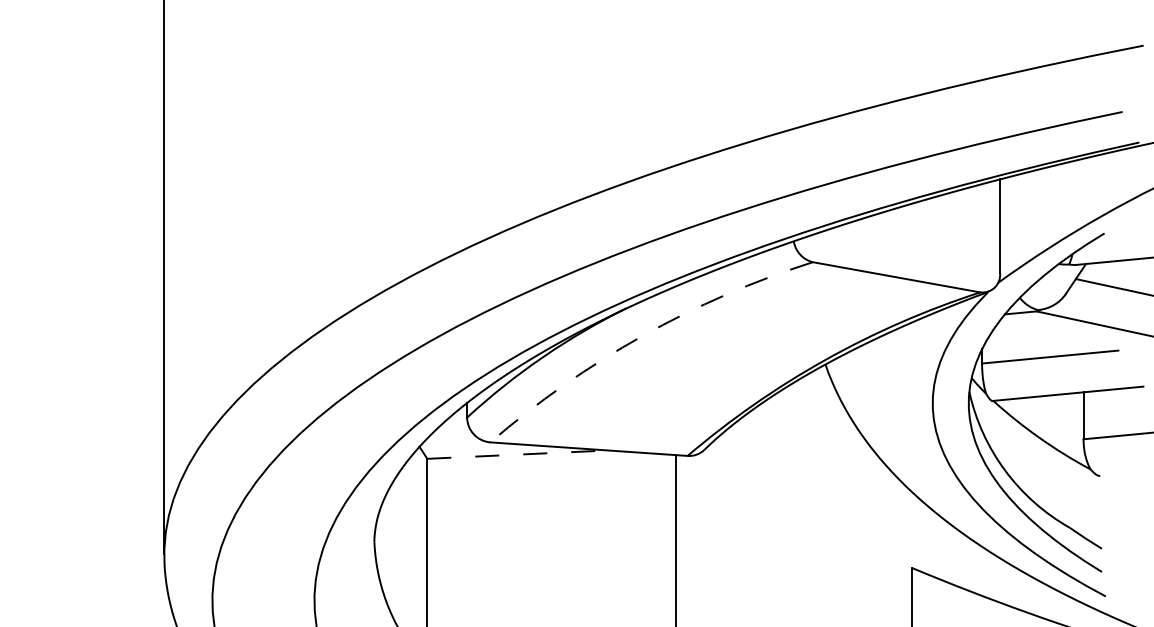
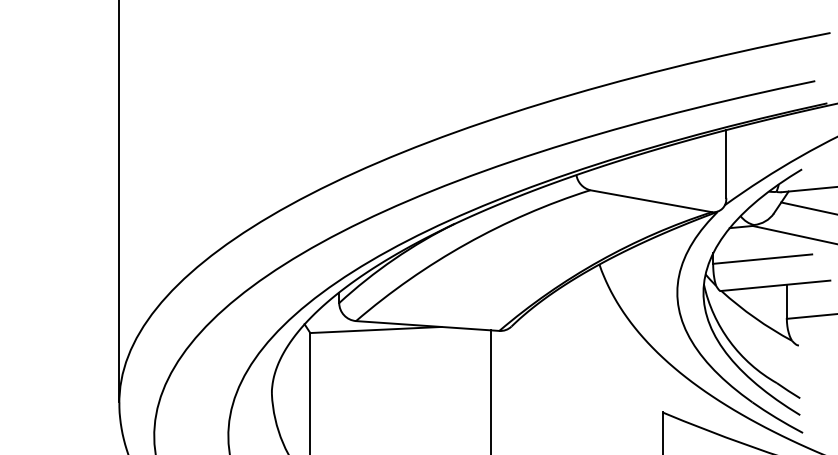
arc: (642, 336) -> (466, 244), dashed -> solid
line: (518, 454) -> (376, 329), dashed -> solid

